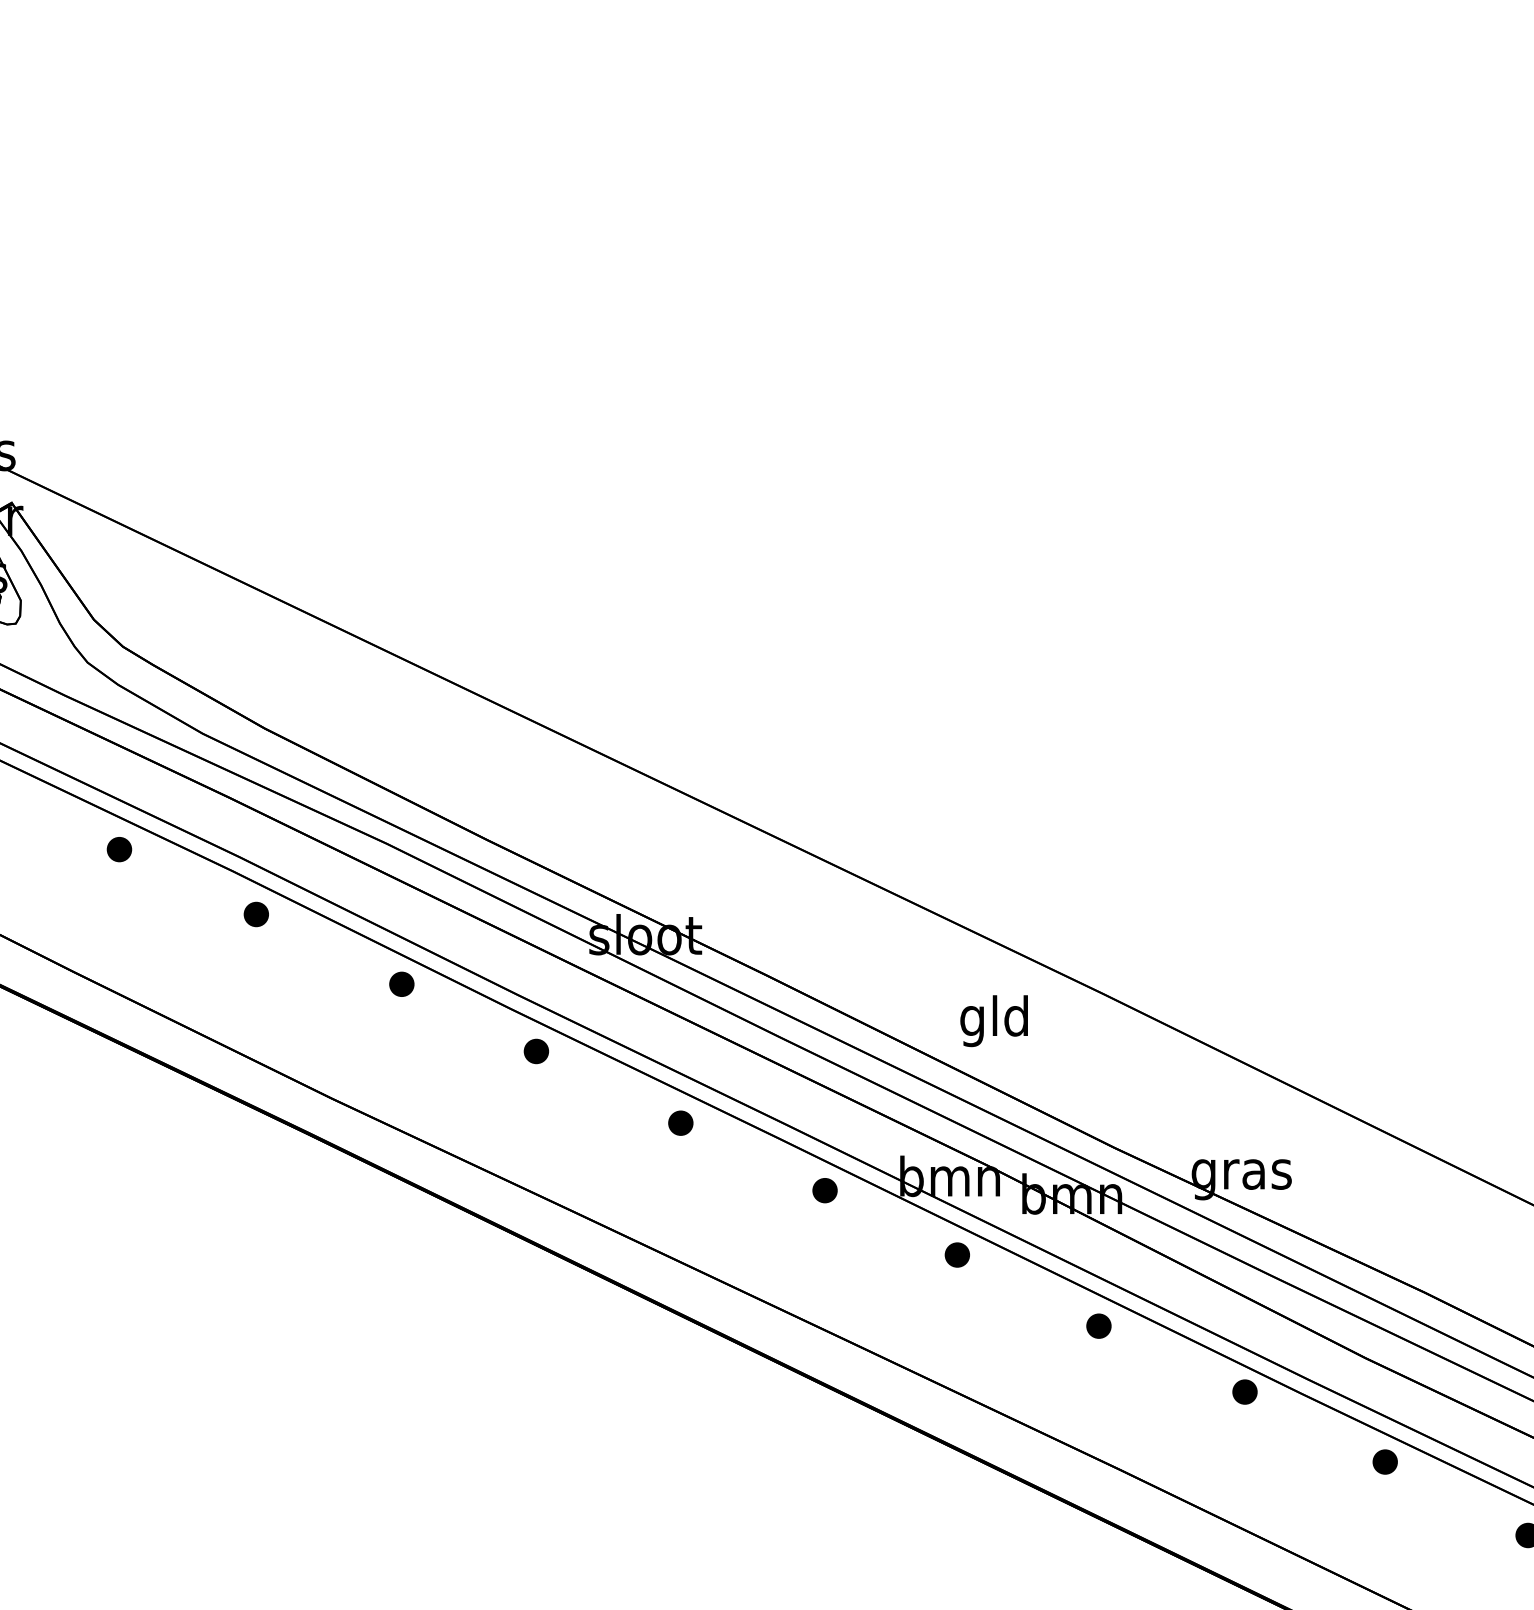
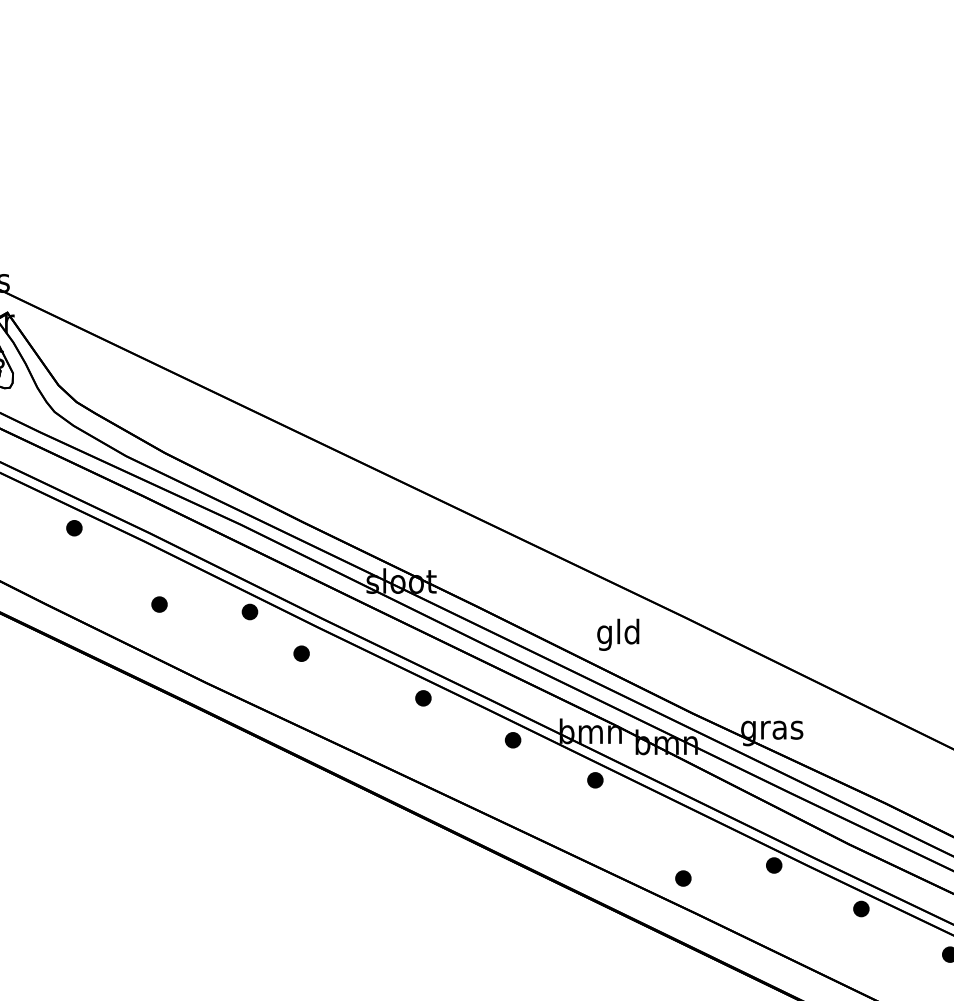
part: (256, 914) -> (159, 604), moved
part: (536, 1051) -> (301, 653), moved
part: (1099, 1326) -> (683, 878), moved

